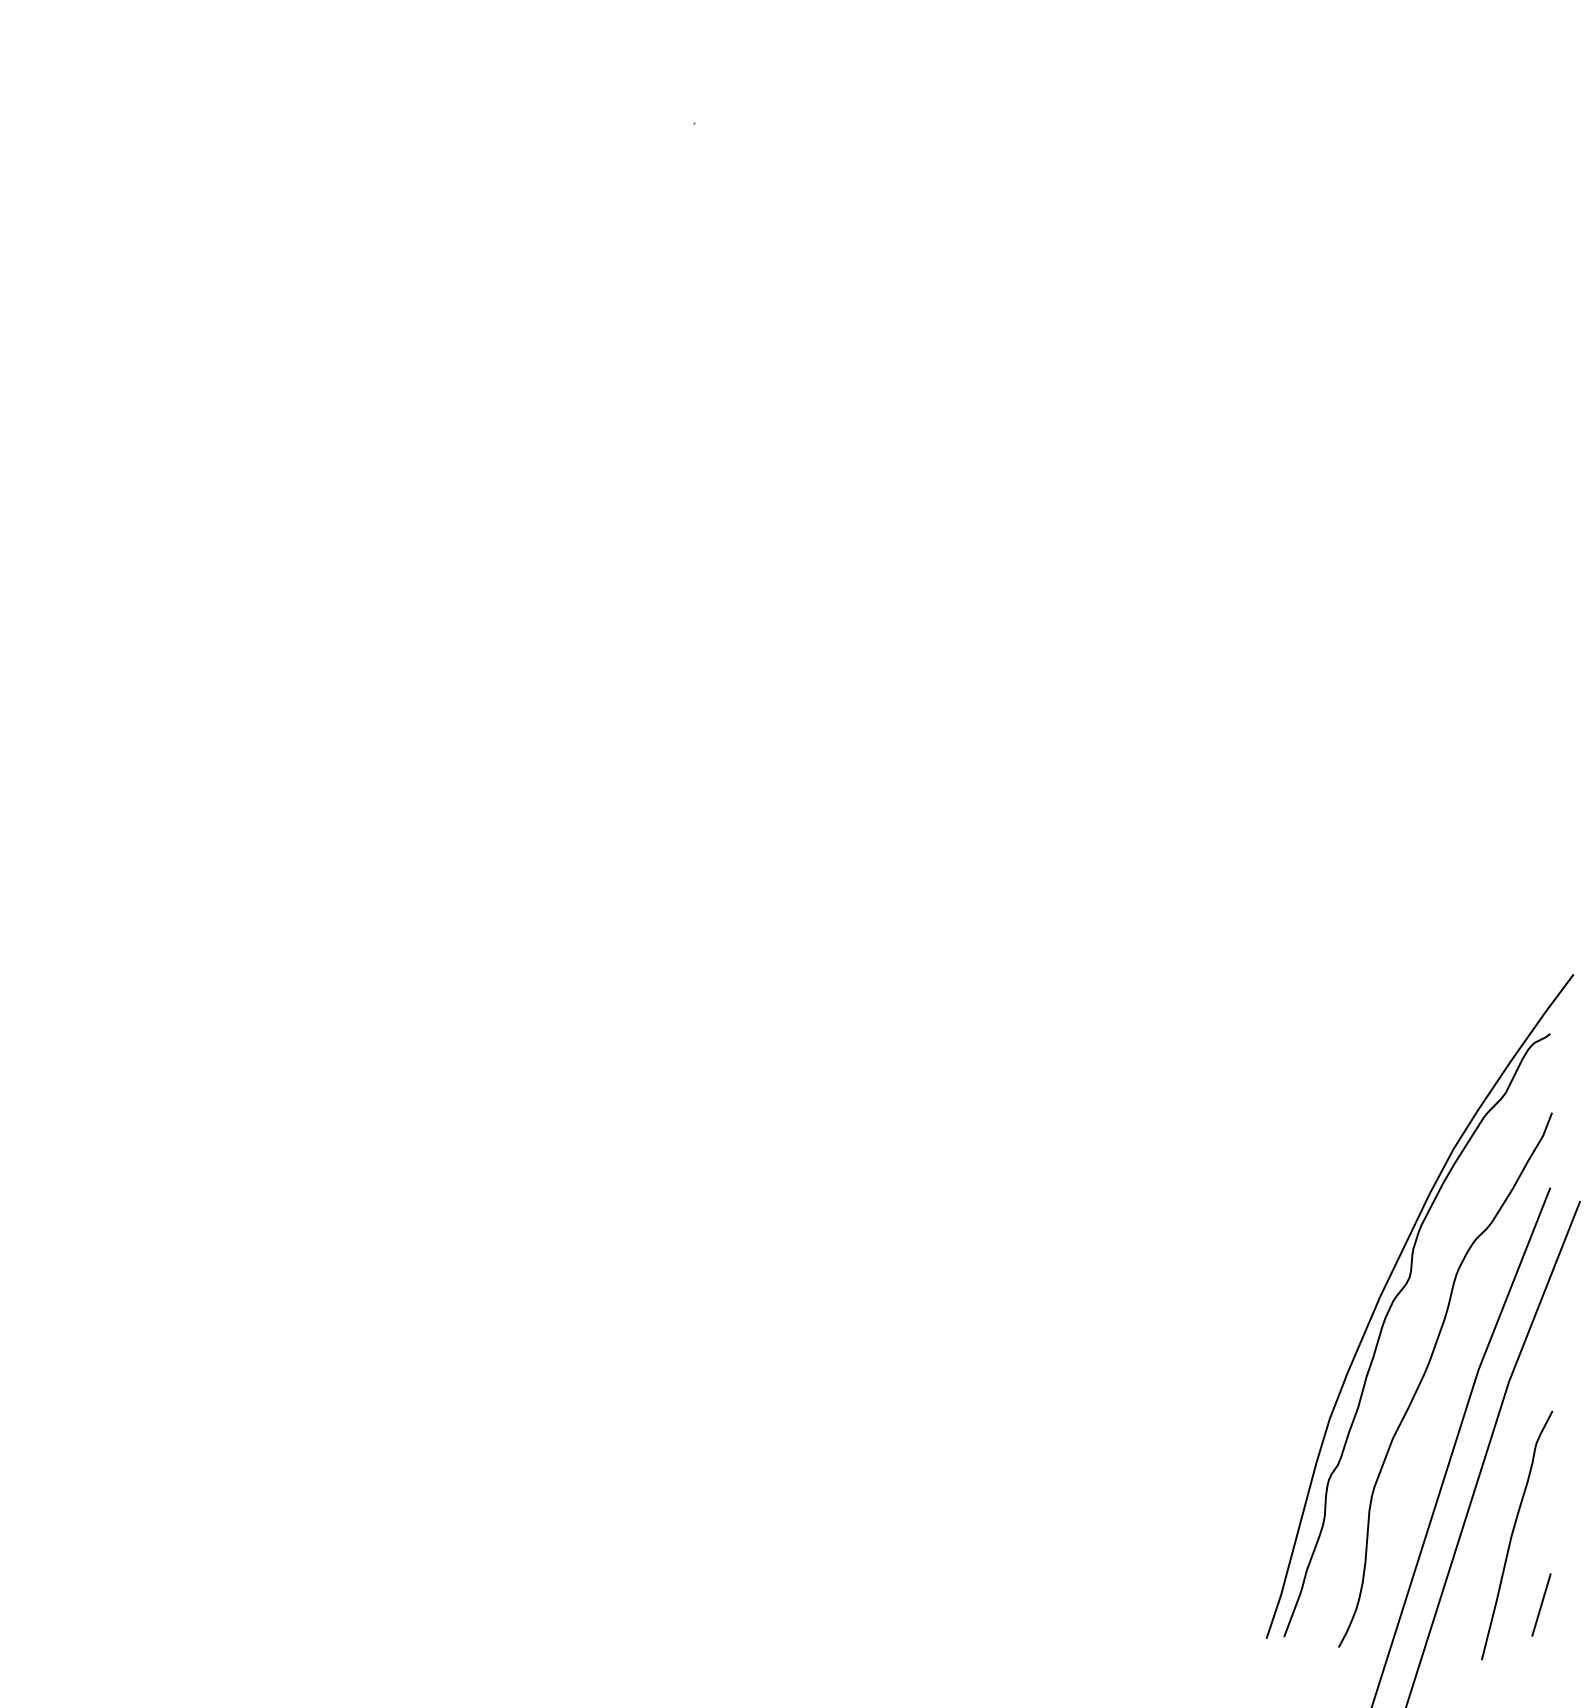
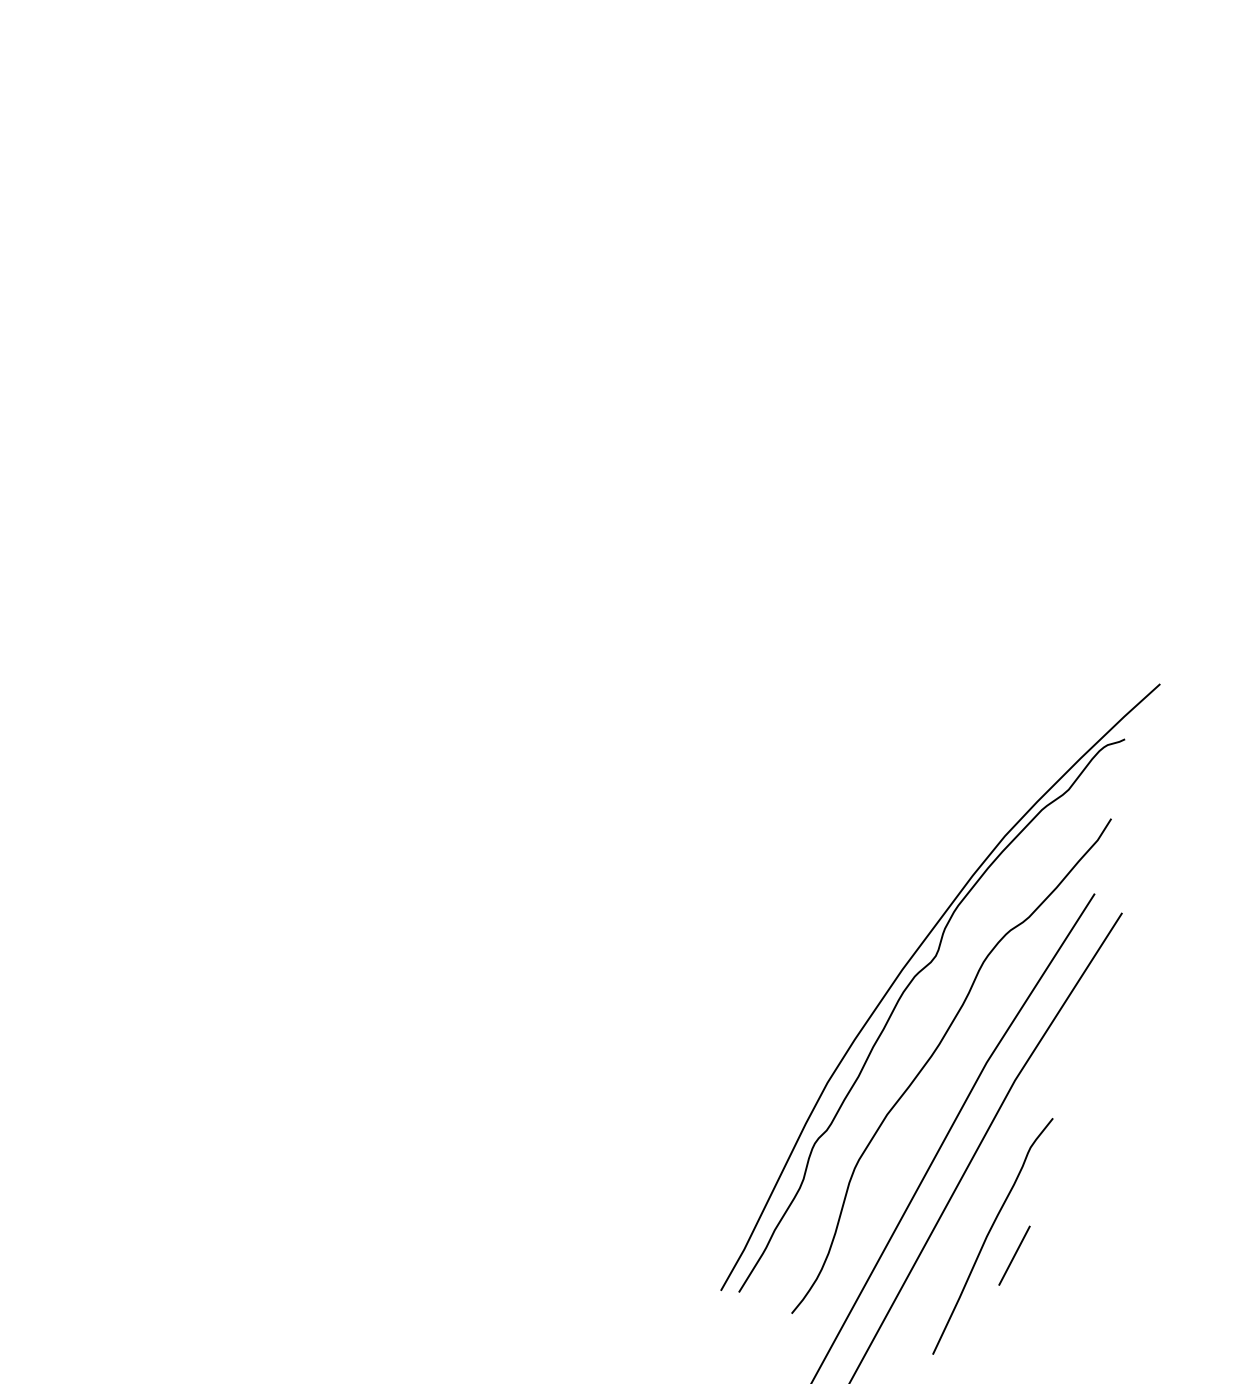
line: (1541, 1604) -> (1014, 1255), moved

